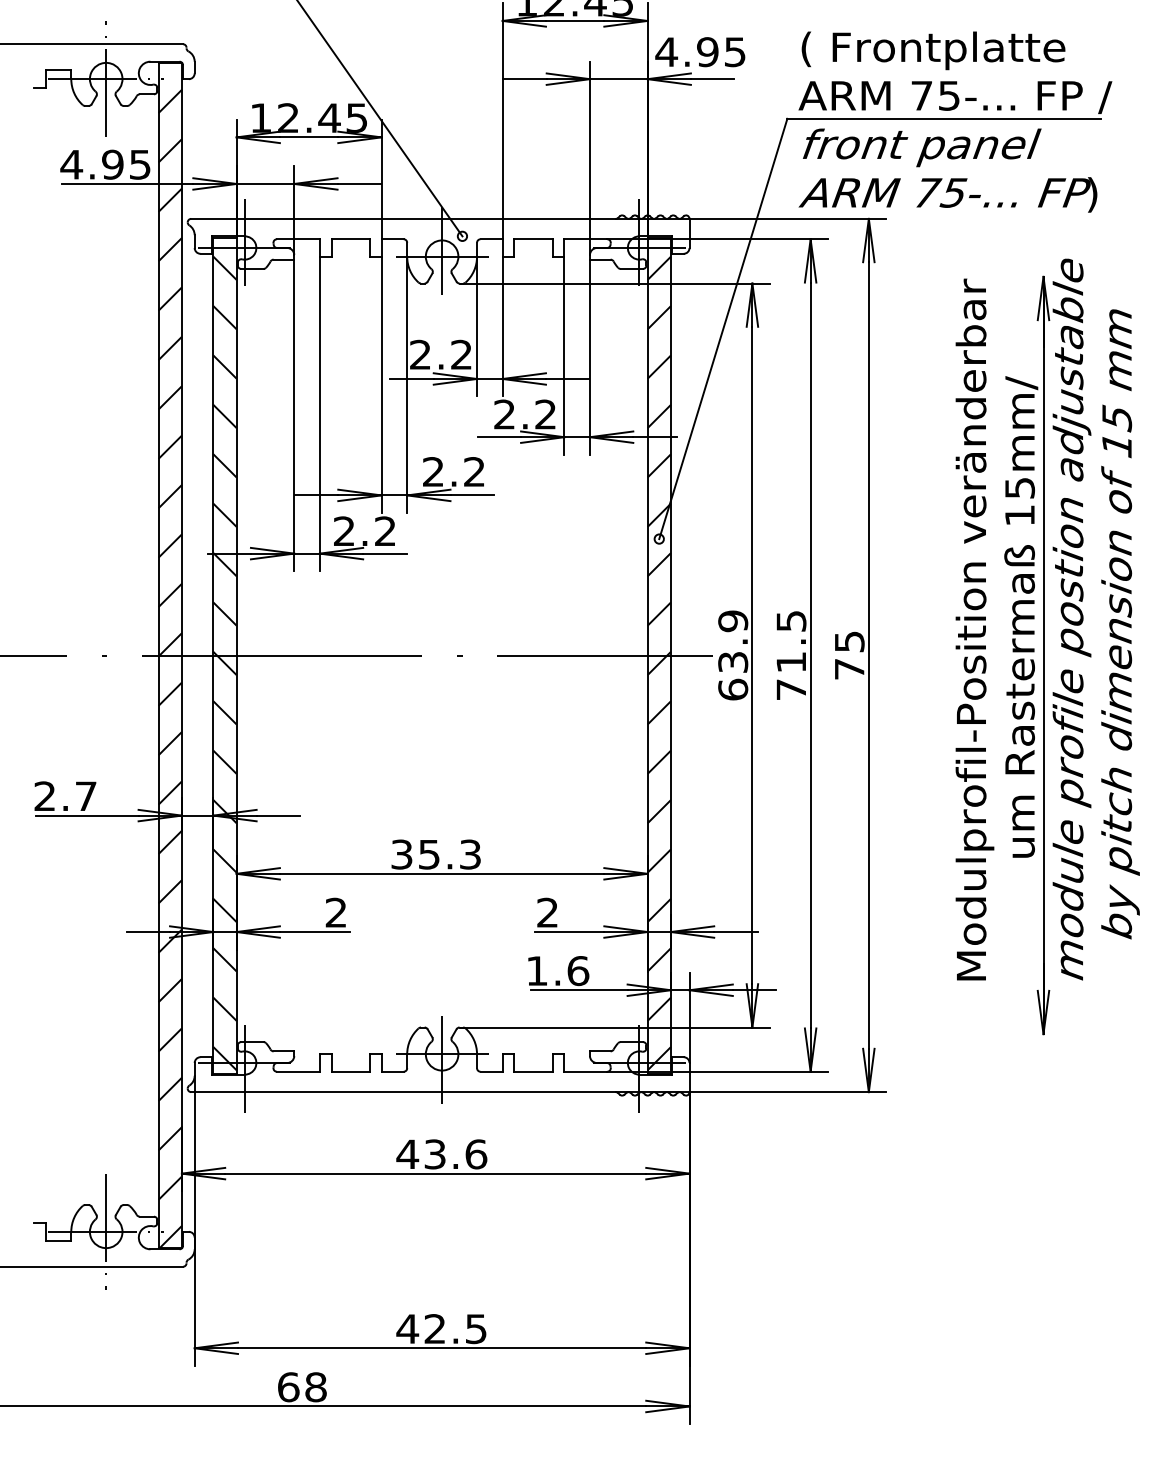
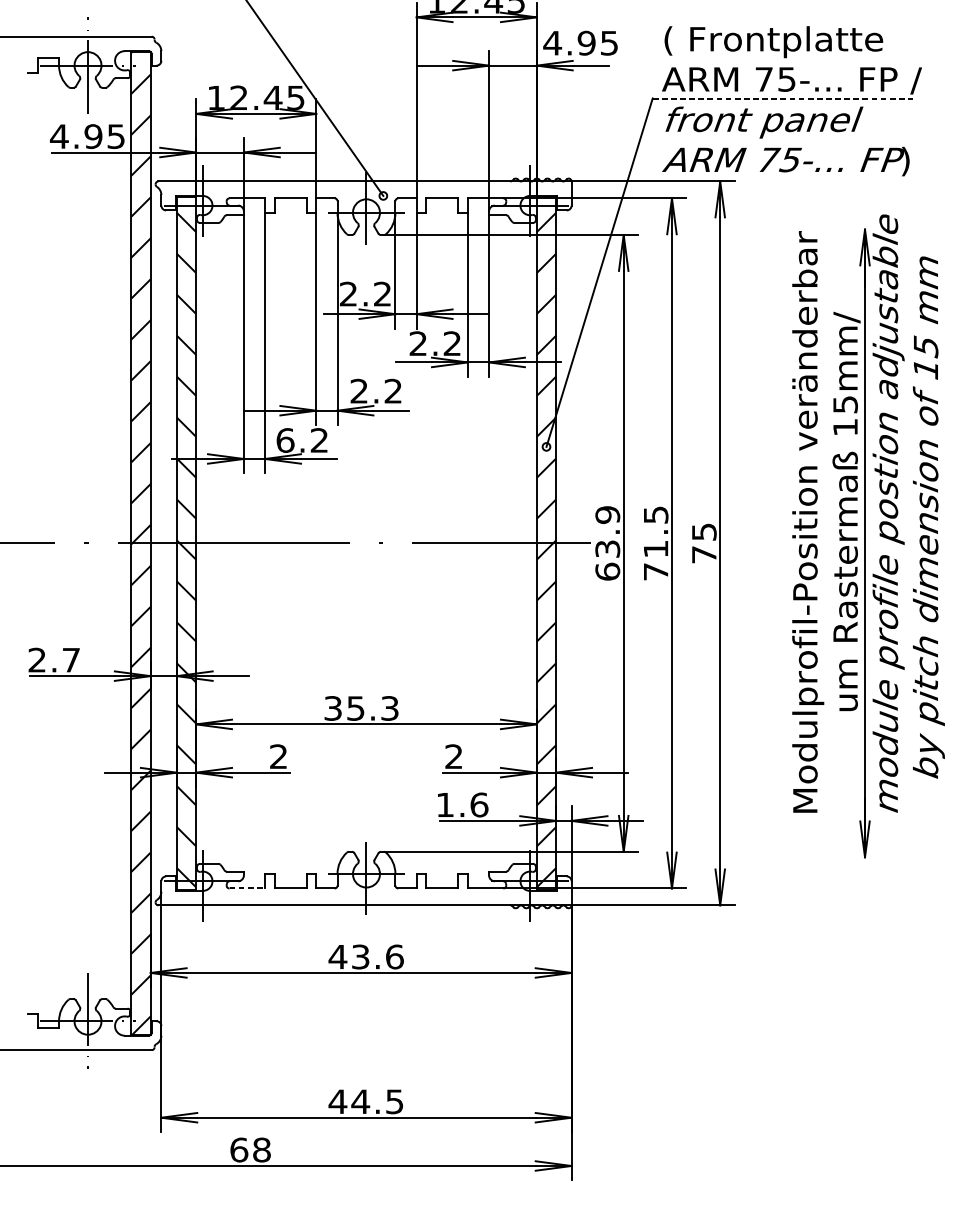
line: (944, 118) -> (782, 98), solid -> dashed
text: (344, 531) -> (285, 440), 2.2 -> 6.2
line: (298, 1071) -> (247, 888), solid -> dashed
text: (434, 1328) -> (360, 1101), 42.5 -> 44.5

